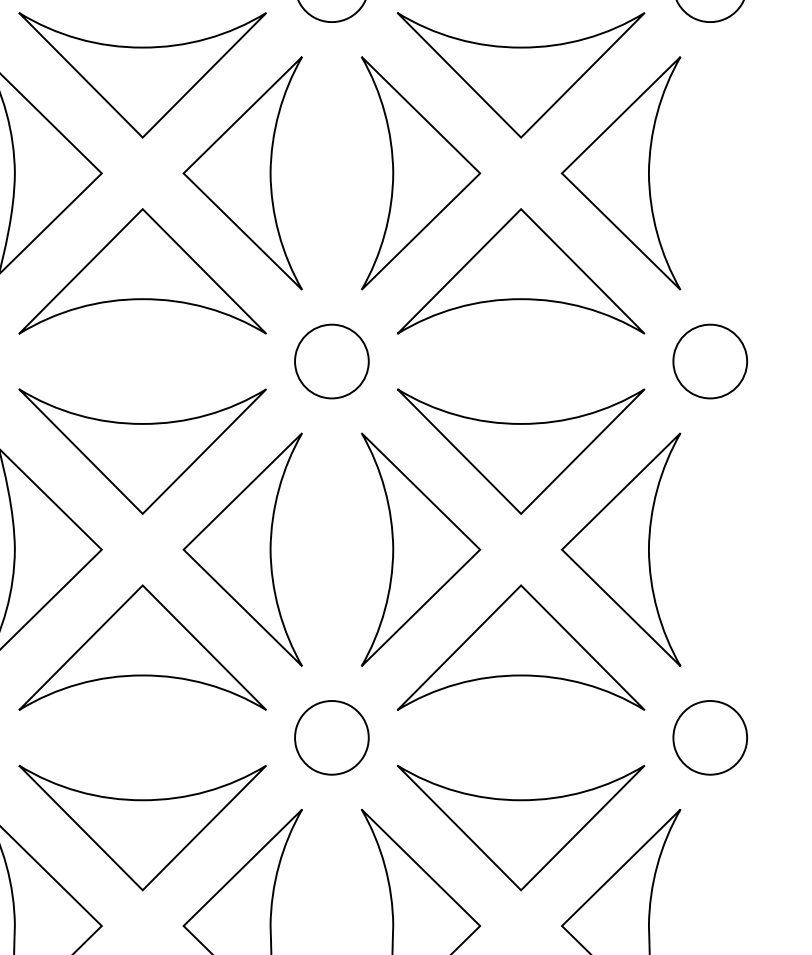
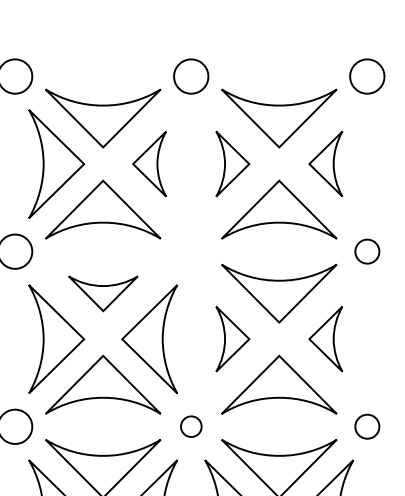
part: (242, 172) -> (149, 163), size x0.6
part: (420, 172) -> (232, 163), size x0.6
part: (620, 172) -> (325, 163), size x0.6
part: (332, 361) -> (191, 251), removed
part: (710, 361) -> (367, 251), size x0.7
part: (143, 451) -> (103, 293), size x0.6
part: (420, 548) -> (232, 338), size x0.6
part: (620, 548) -> (325, 338), size x0.6
part: (332, 737) -> (191, 426), size x0.6
part: (710, 737) -> (367, 426), size x0.7

